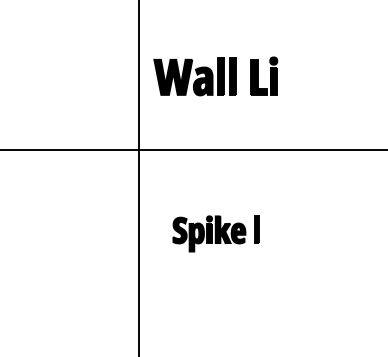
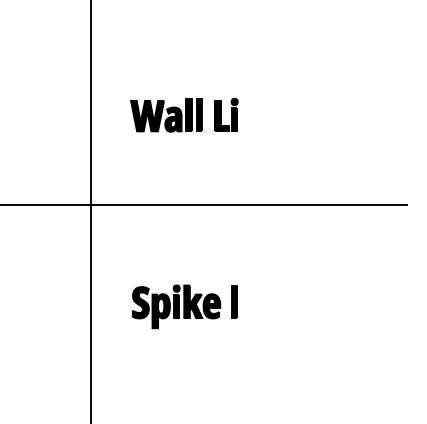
part: (215, 75) -> (183, 114), size x0.71

